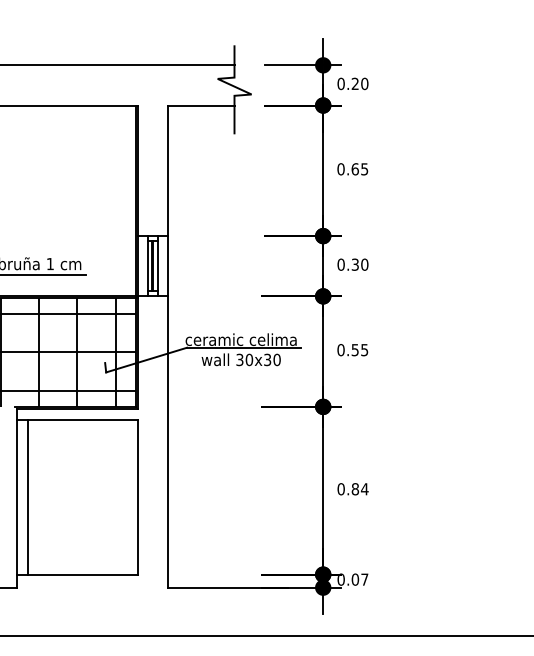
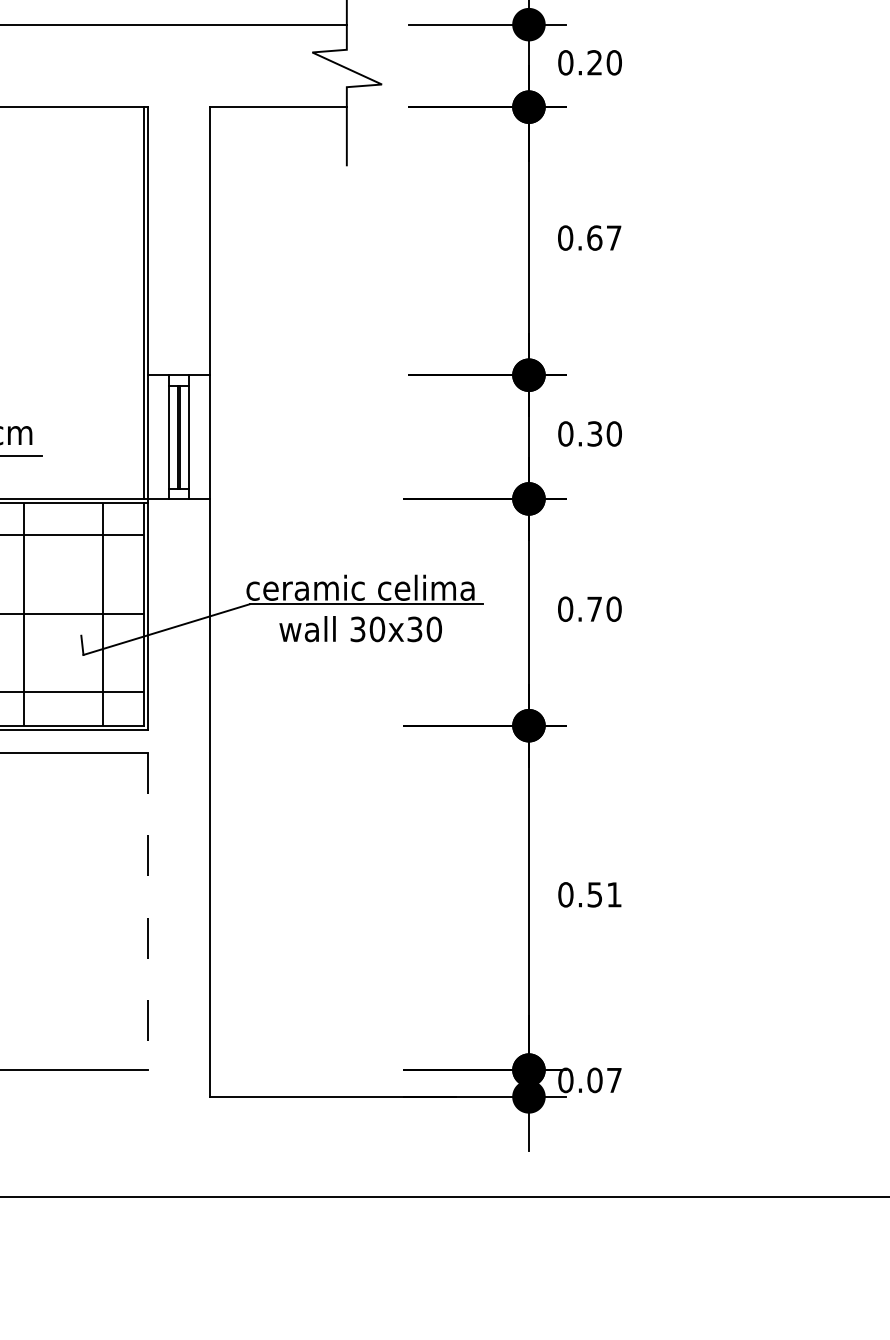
text: (364, 169) -> (613, 238), 0.65 -> 0.67
text: (359, 350) -> (603, 609), 0.55 -> 0.70
text: (359, 489) -> (603, 895), 0.84 -> 0.51
line: (137, 497) -> (147, 911), solid -> dashed

